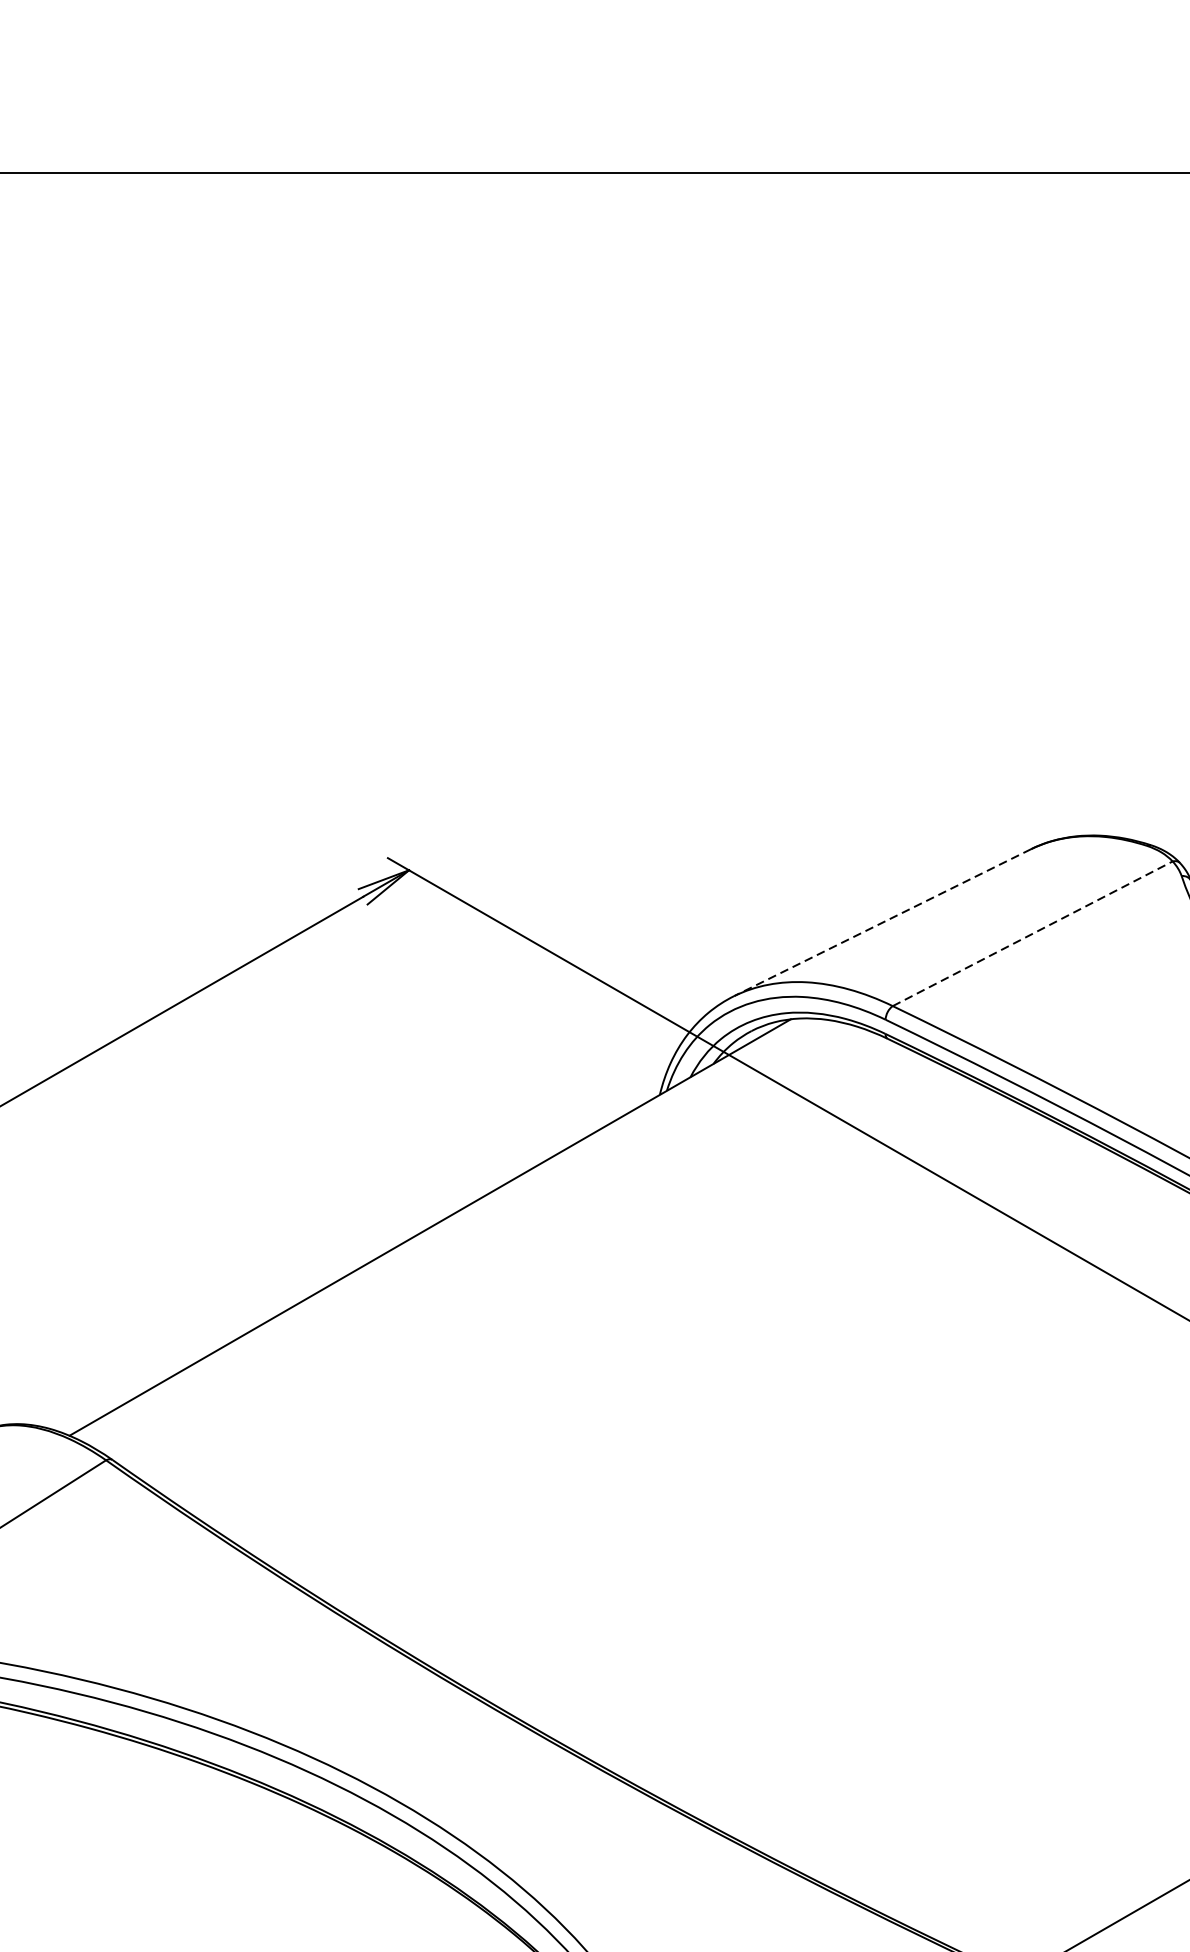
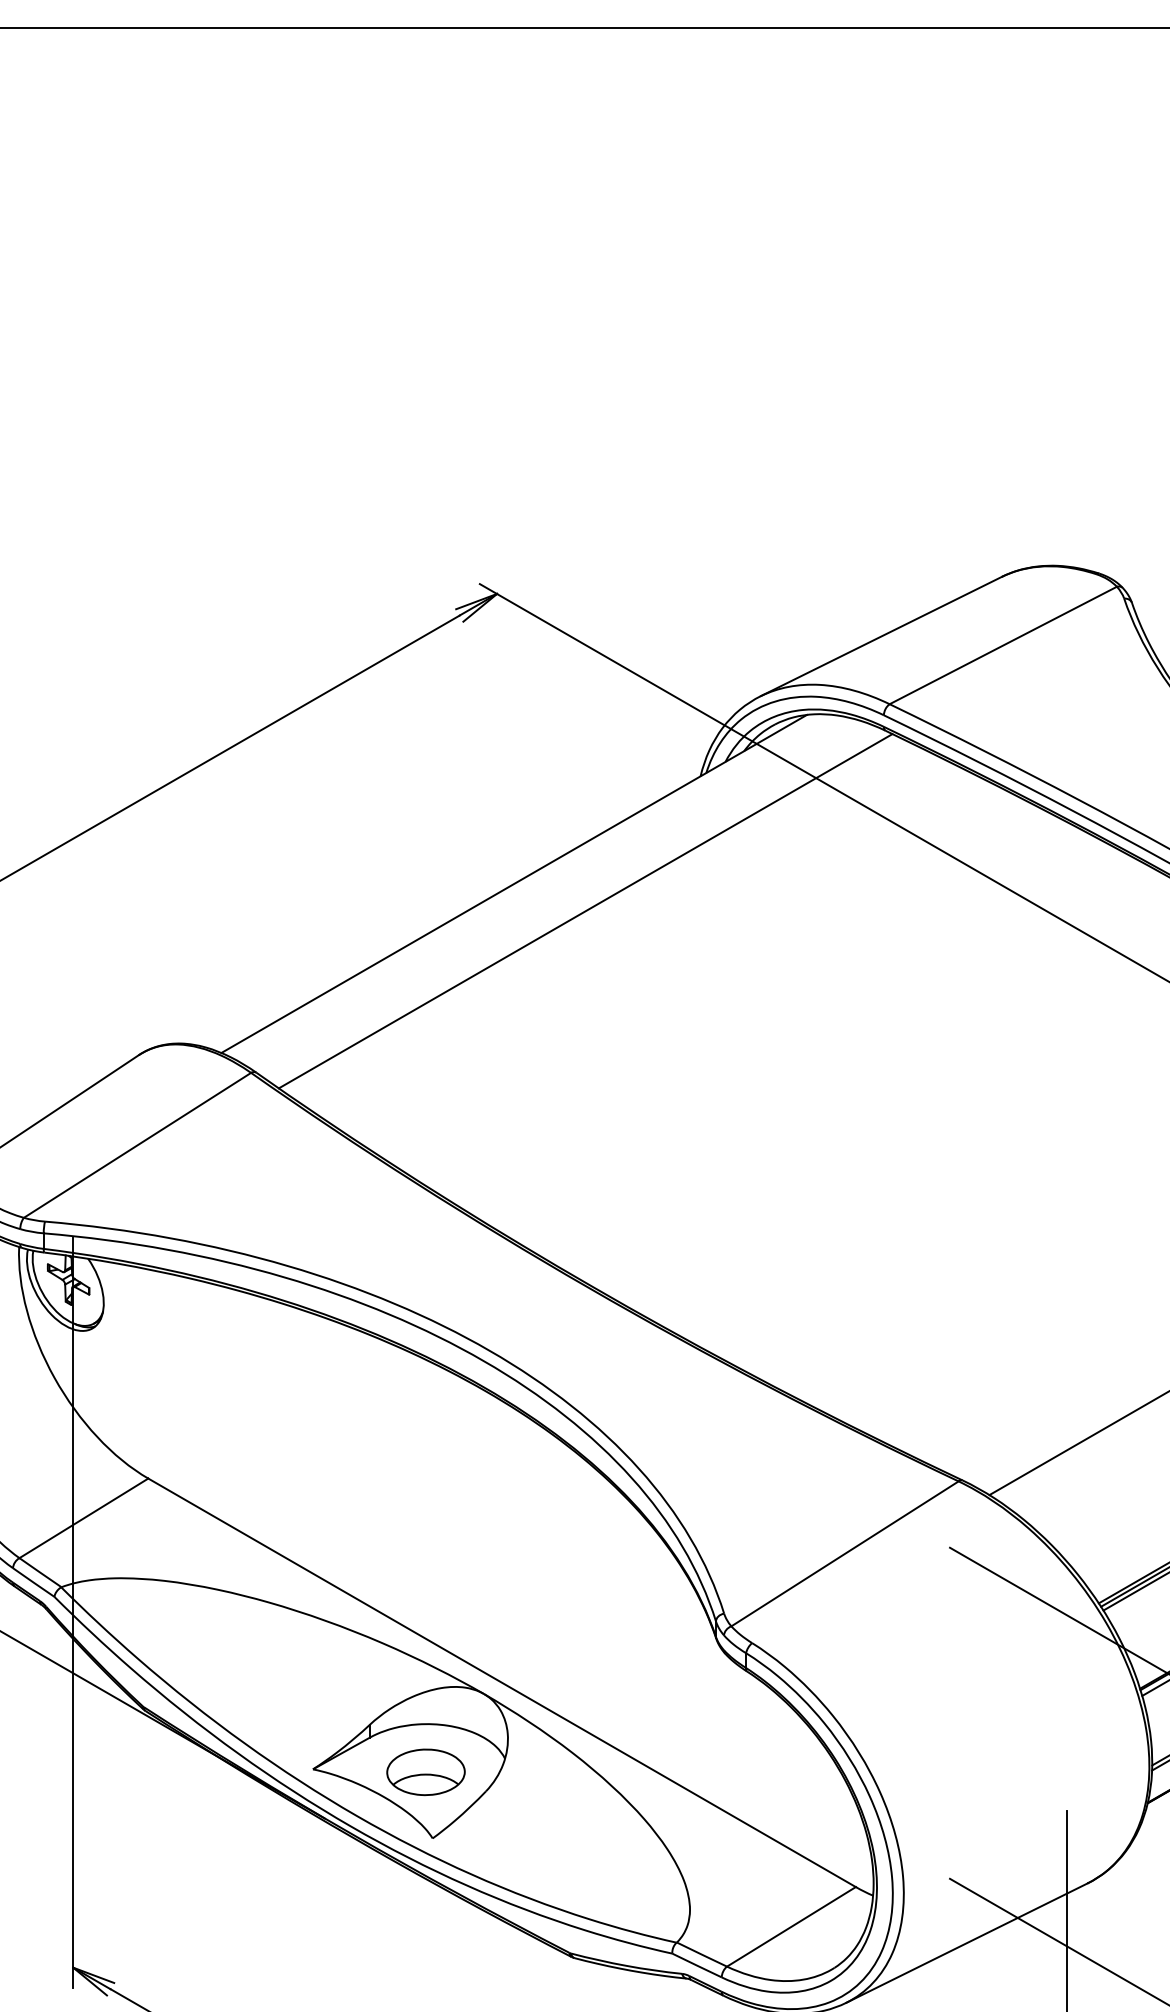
line: (882, 922) -> (881, 636), dashed -> solid
line: (1032, 933) -> (1003, 645), dashed -> solid
line: (518, 1261) -> (585, 911), added

